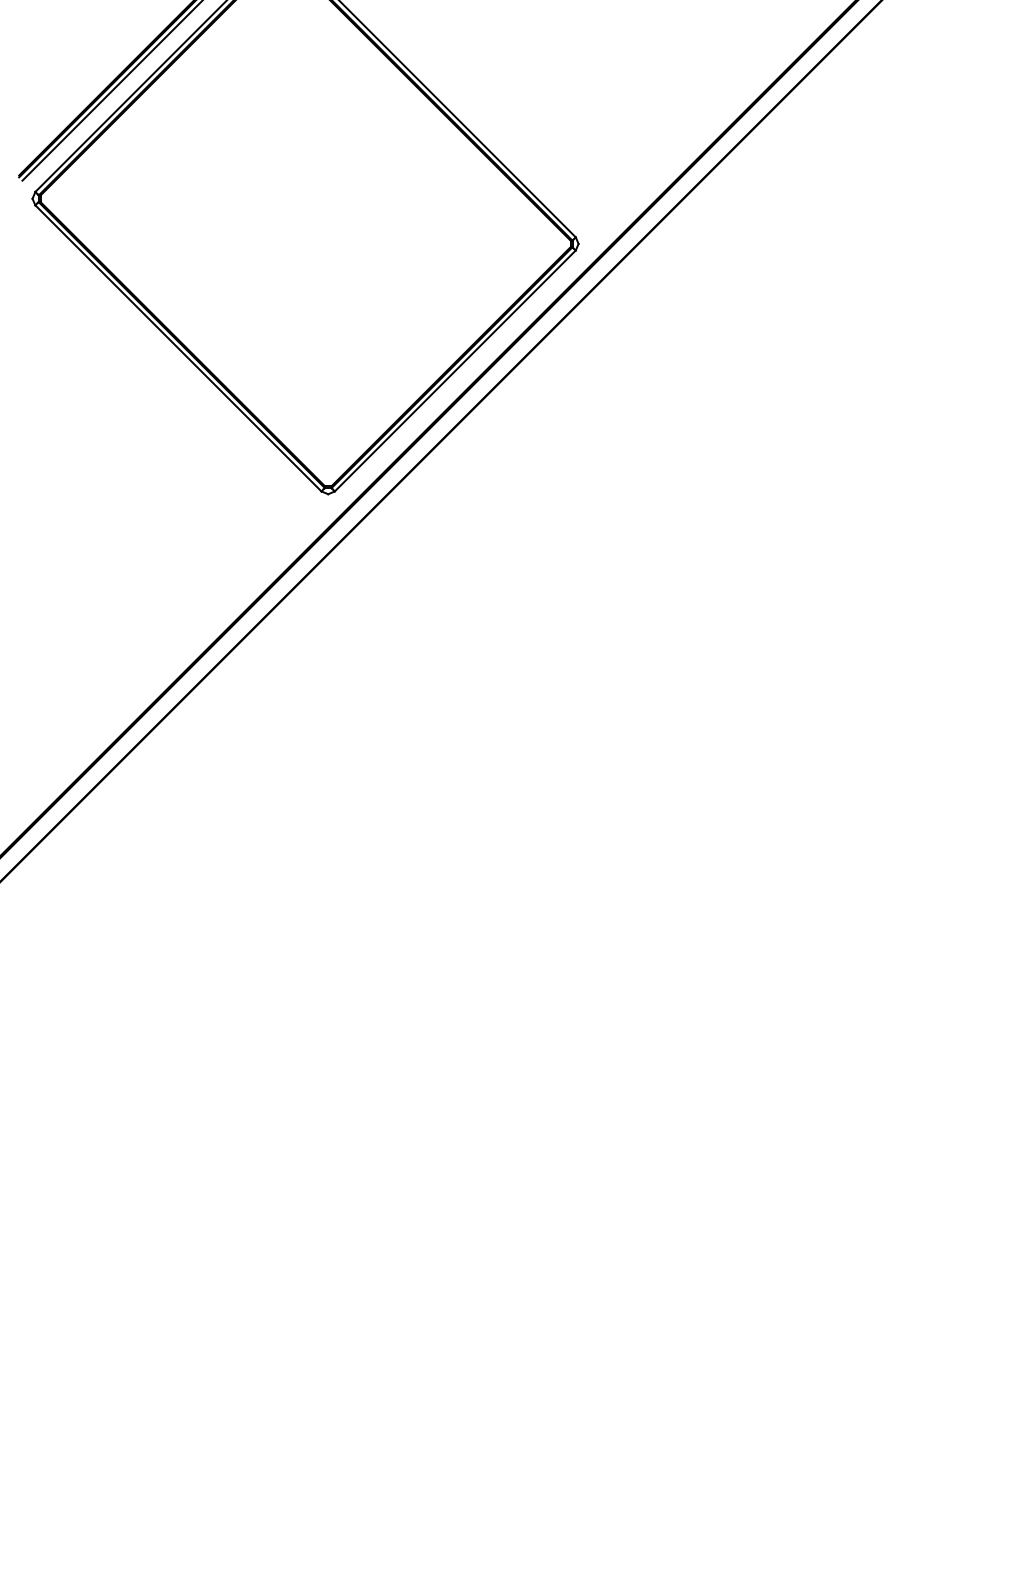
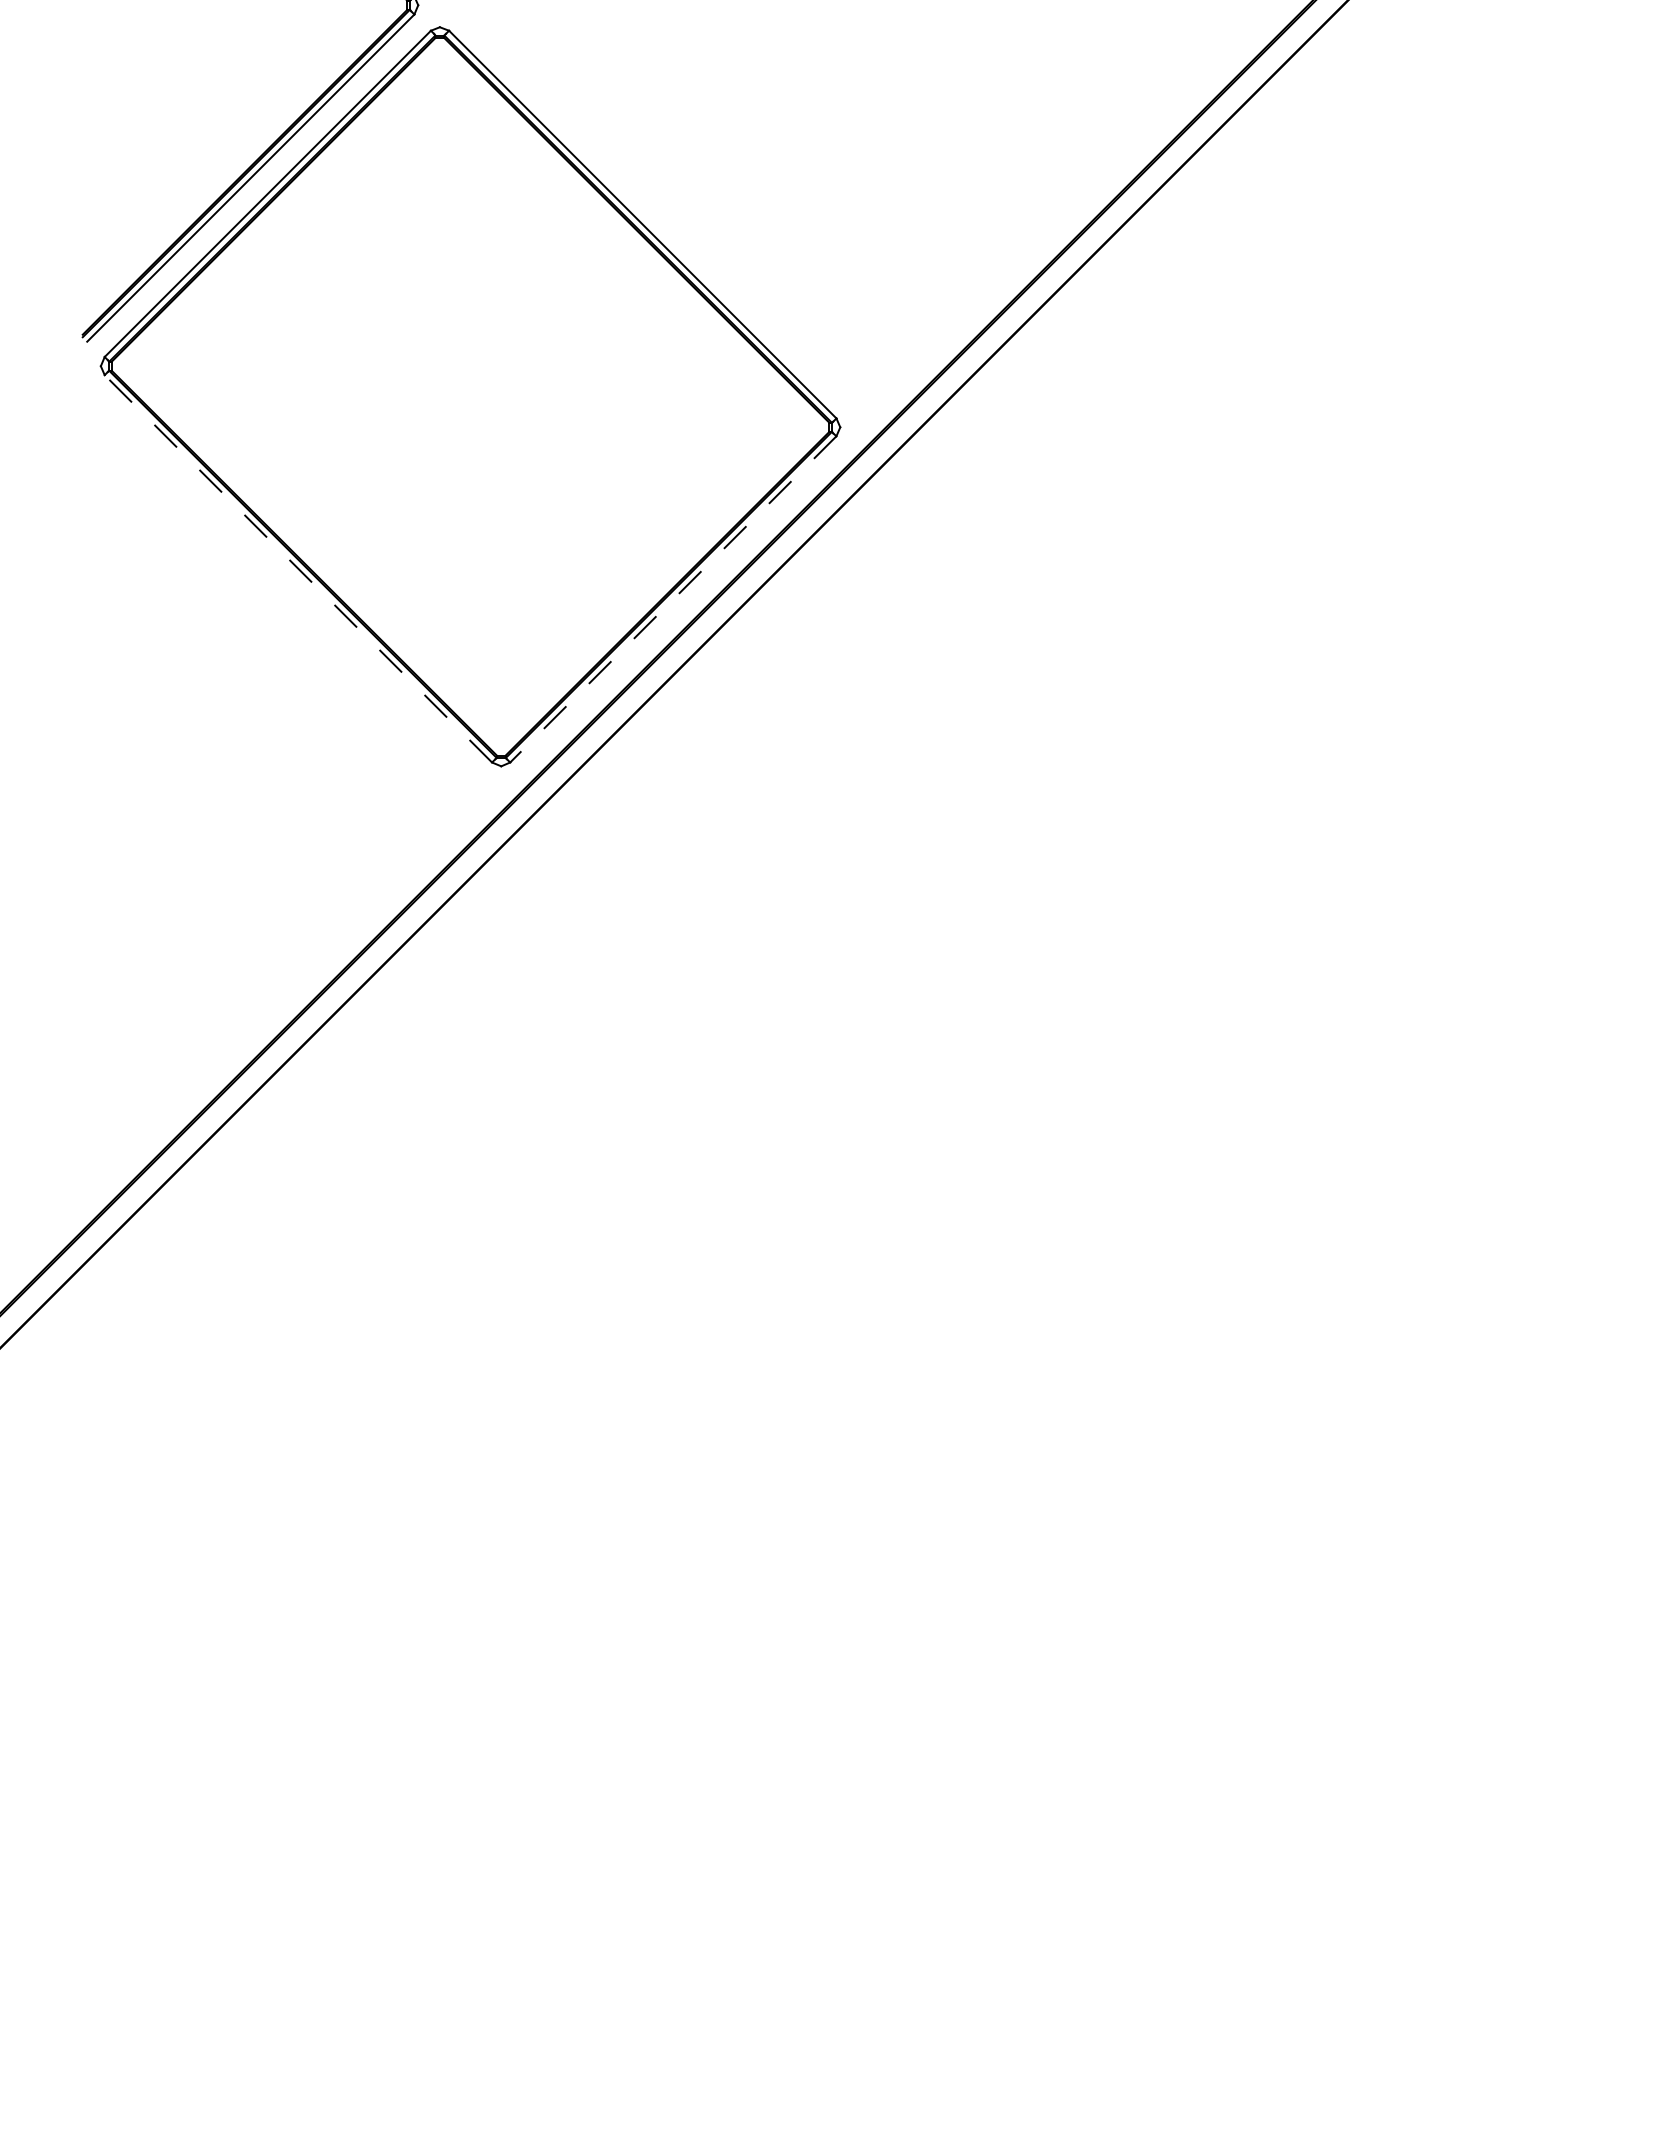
line: (178, 348) -> (298, 568), solid -> dashed
line: (455, 371) -> (673, 599), solid -> dashed

